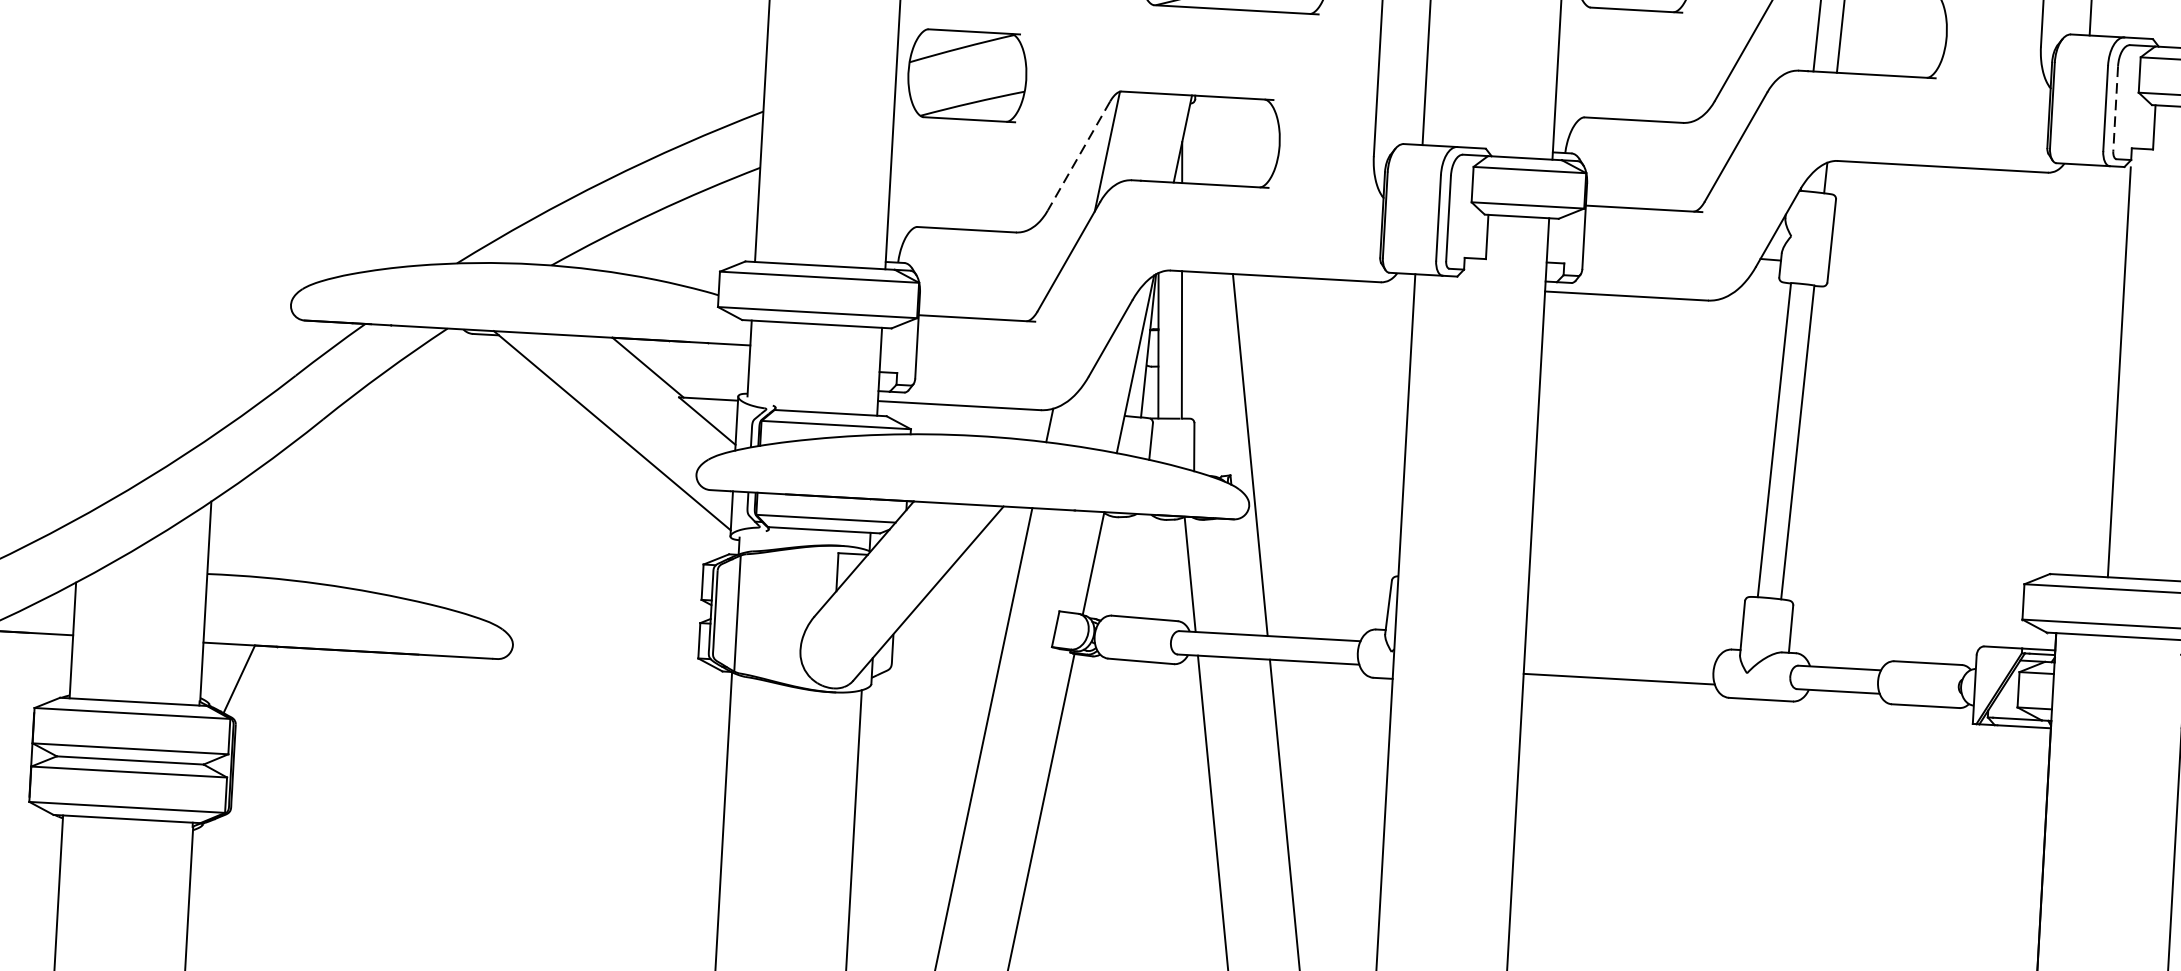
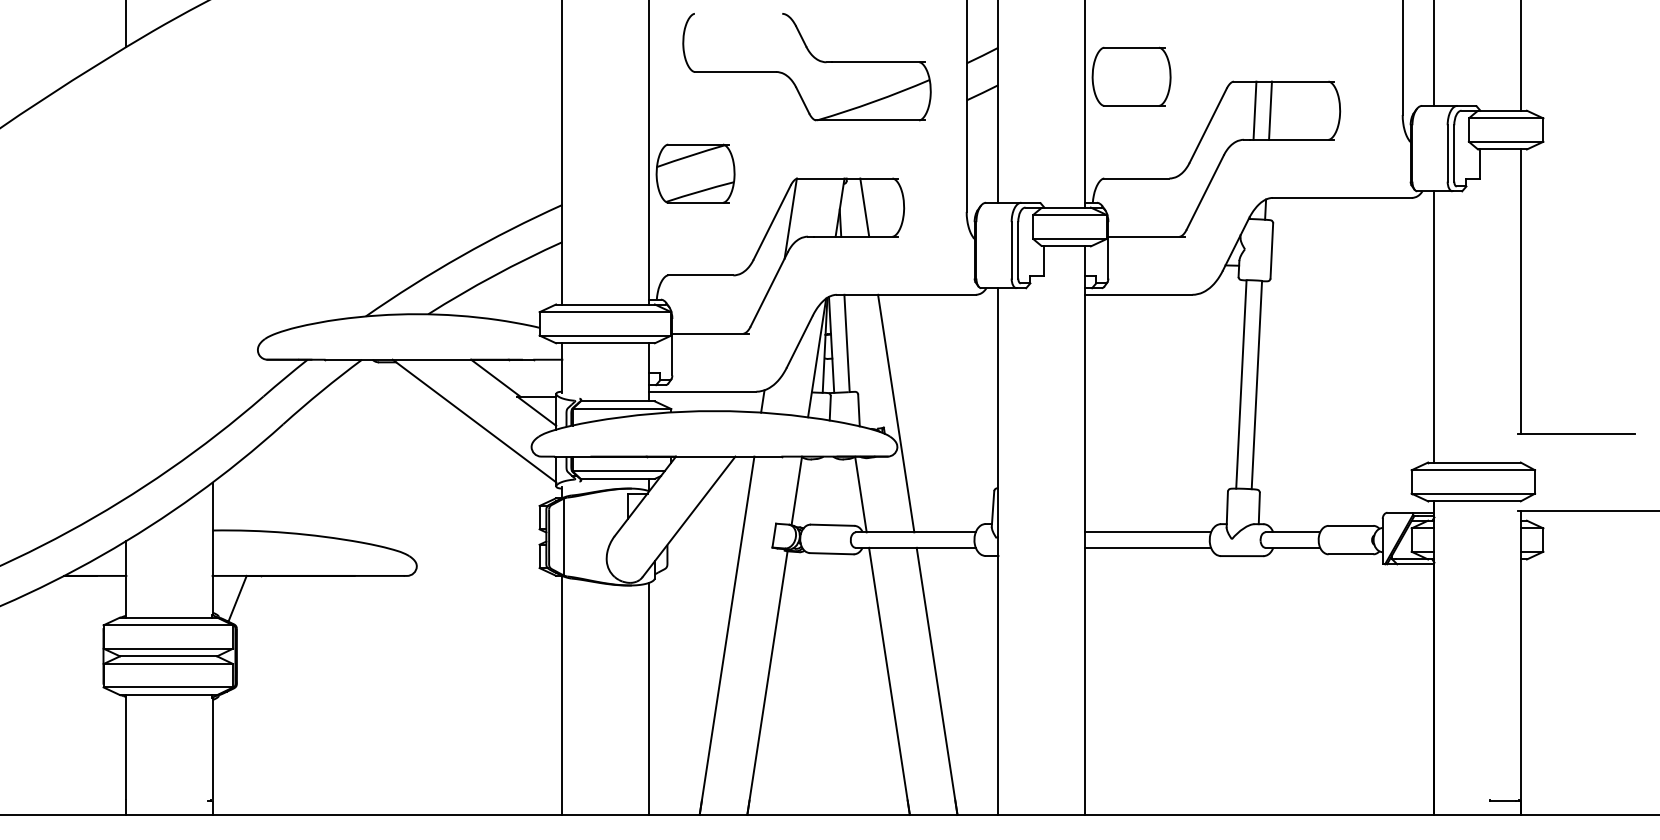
line: (2115, 109) -> (1454, 153), dashed -> solid
line: (1219, 140) -> (864, 207), added
line: (1077, 157) -> (771, 223), dashed -> solid
line: (2119, 371) -> (1434, 326), moved
line: (1620, 655) -> (1147, 532), added

